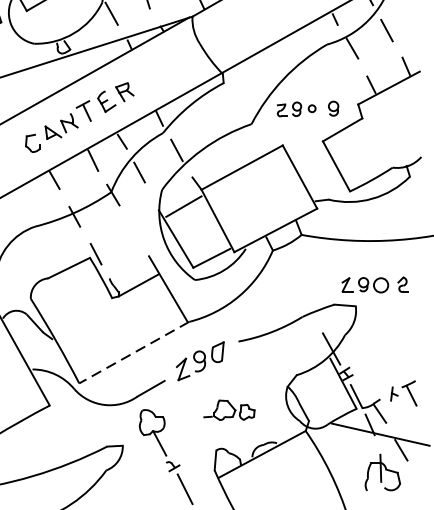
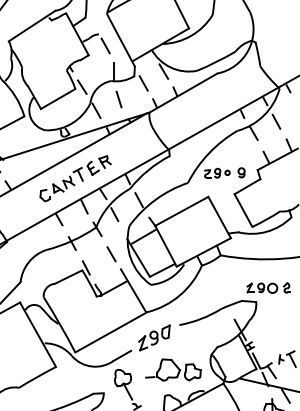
line: (134, 233) -> (111, 254), added
line: (133, 352) -> (110, 332), dashed -> solid
part: (229, 409) -> (173, 369), size x1.67

